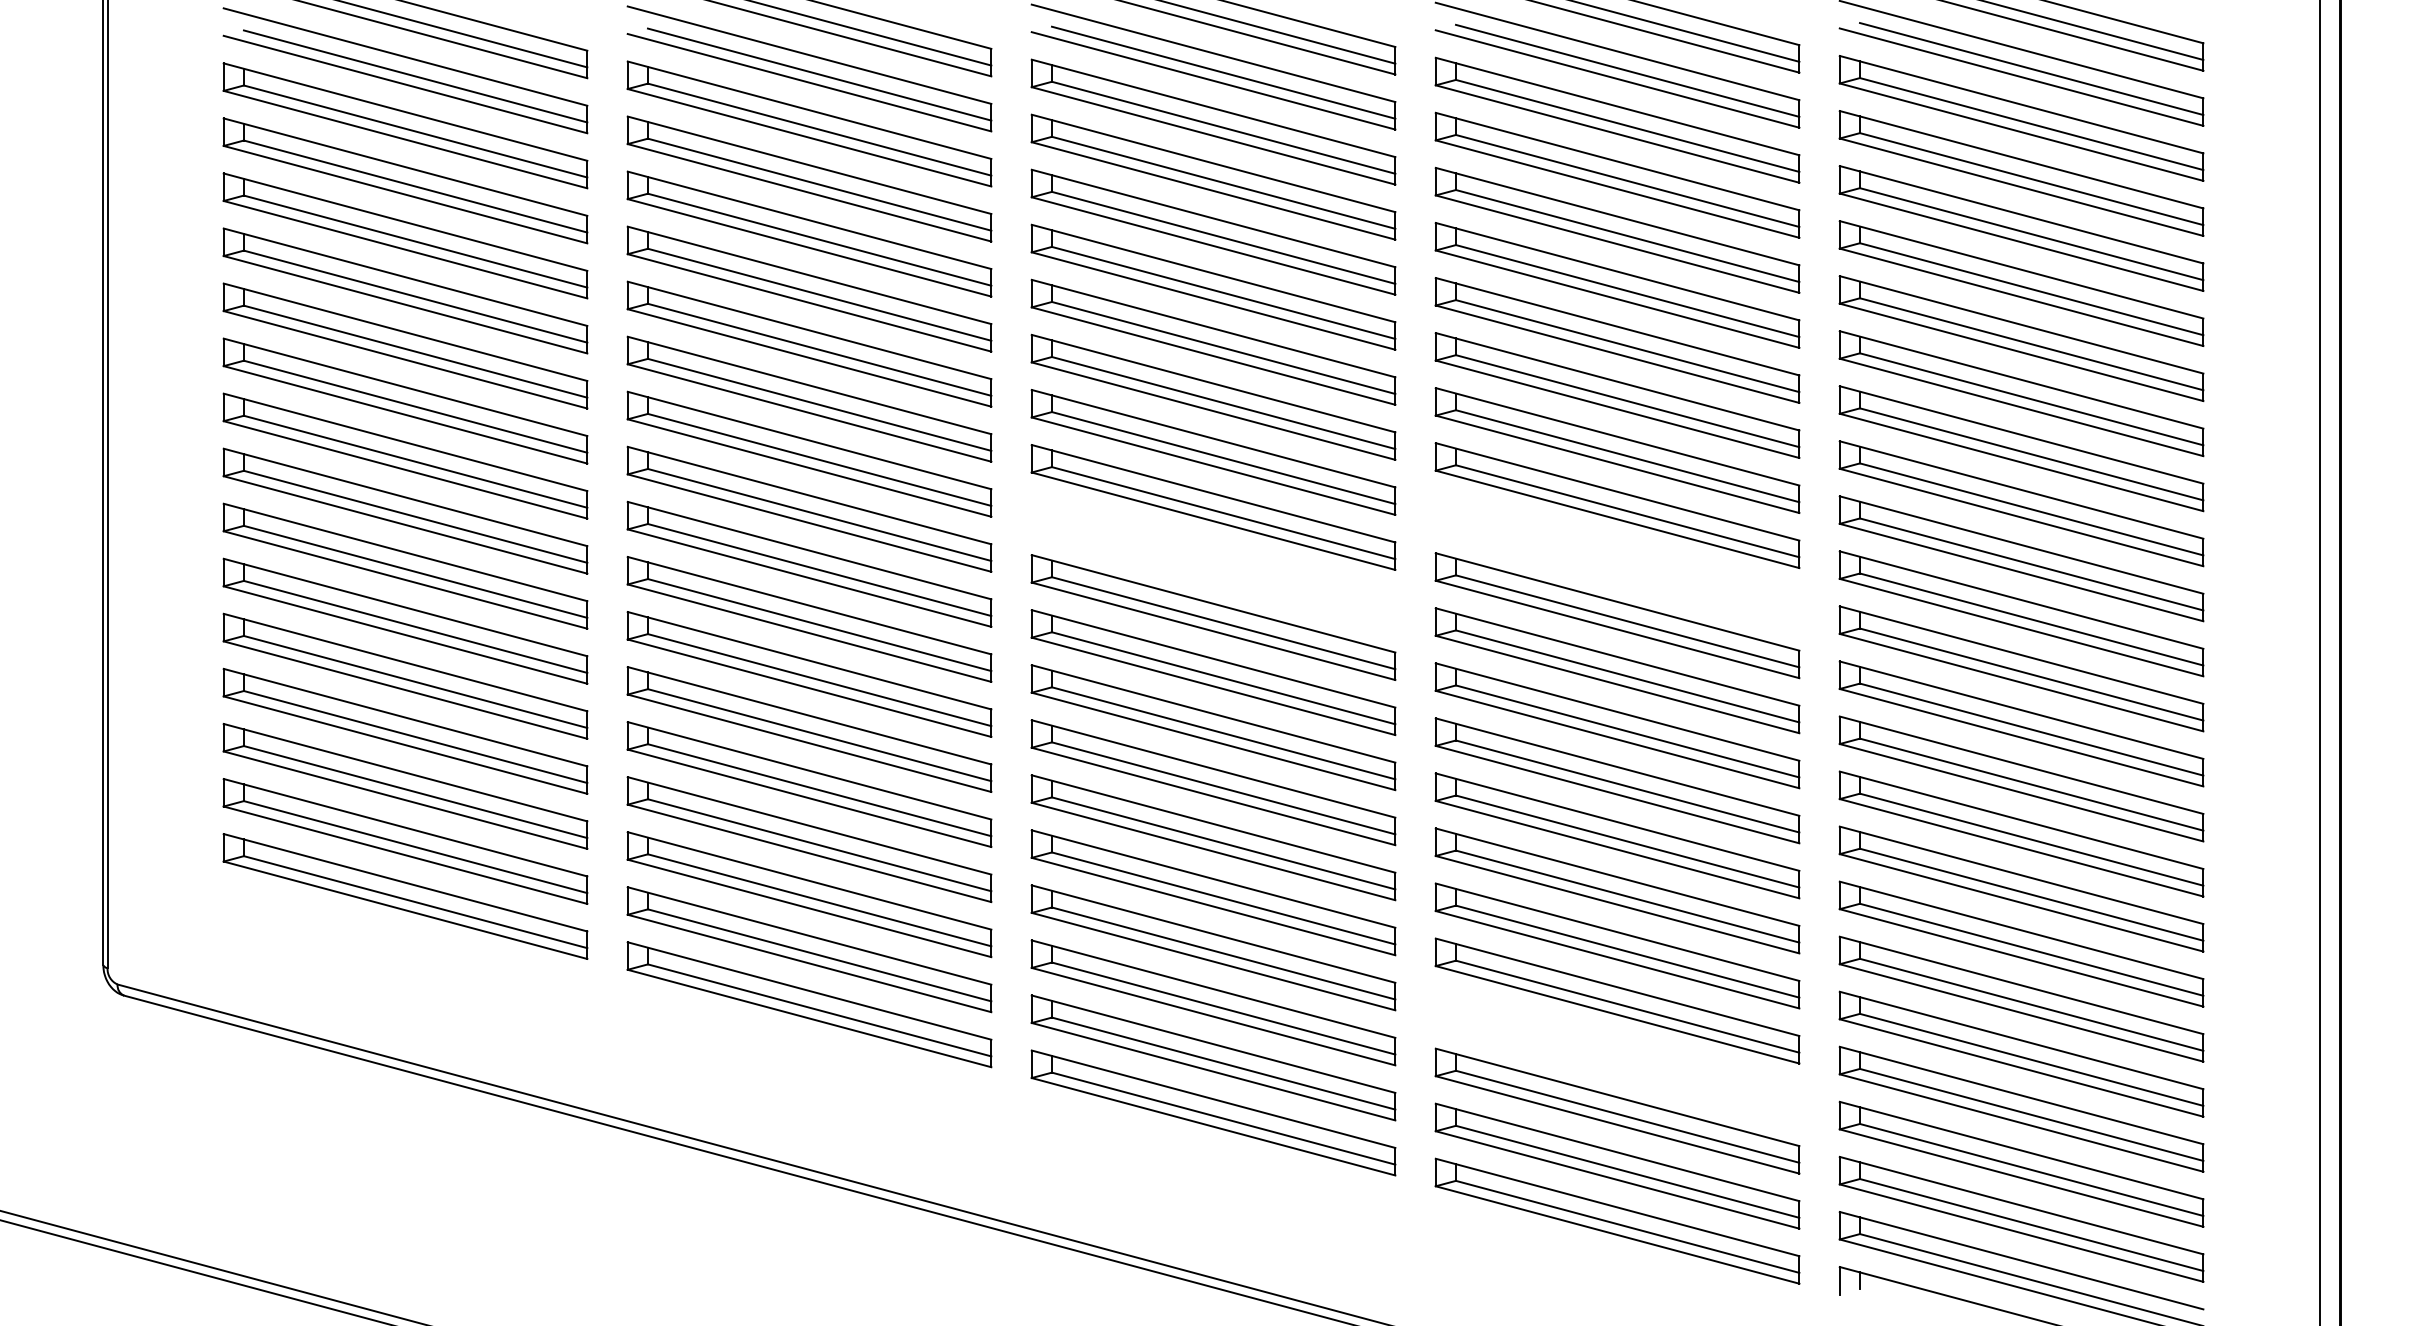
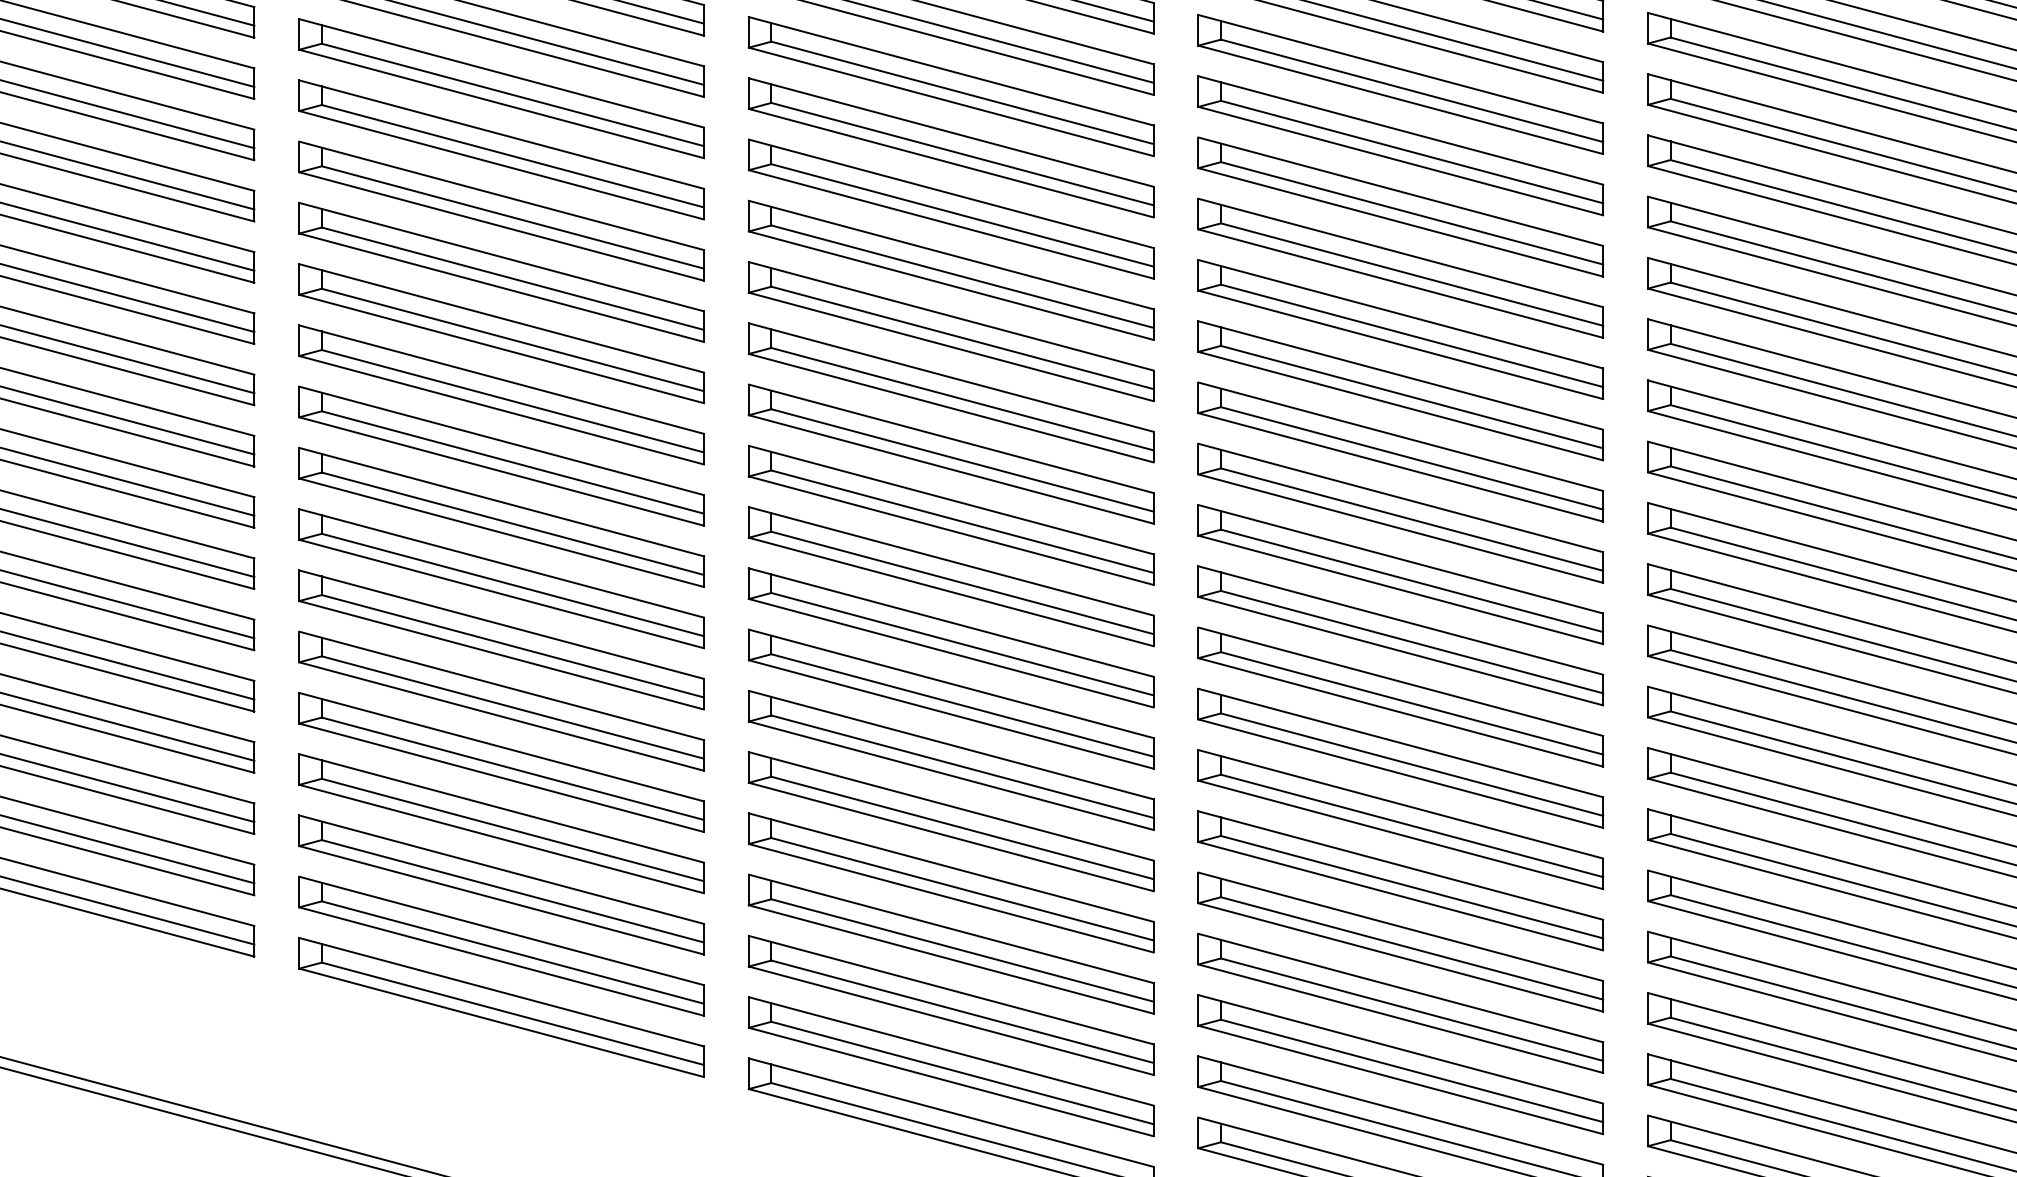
part: (1617, 560) -> (1400, 513), added
part: (1213, 562) -> (951, 515), added
part: (1617, 1055) -> (1400, 1063), added

